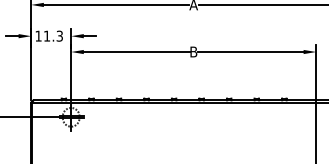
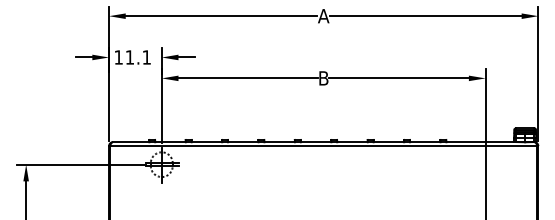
text: (59, 36) -> (146, 57), 11.3 -> 11.1

